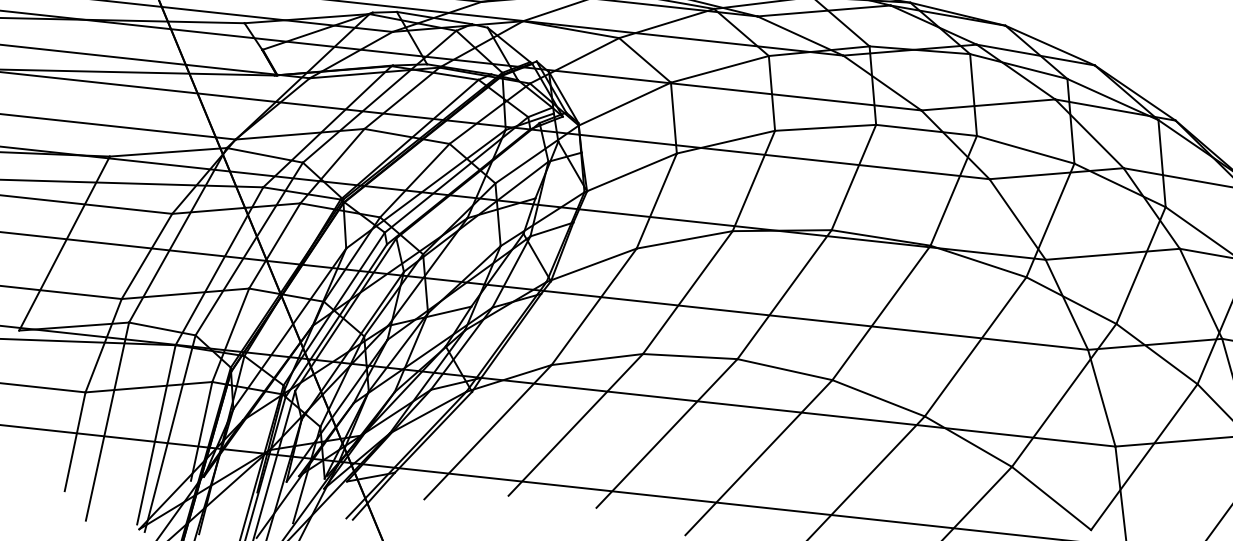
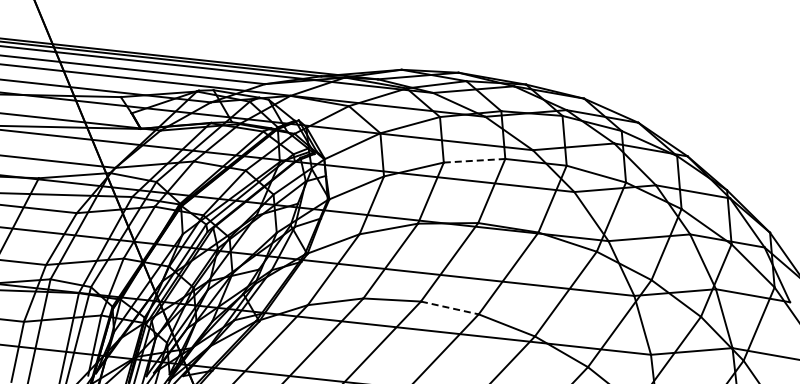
line: (825, 127) -> (474, 160), solid -> dashed
line: (784, 368) -> (449, 307), solid -> dashed

